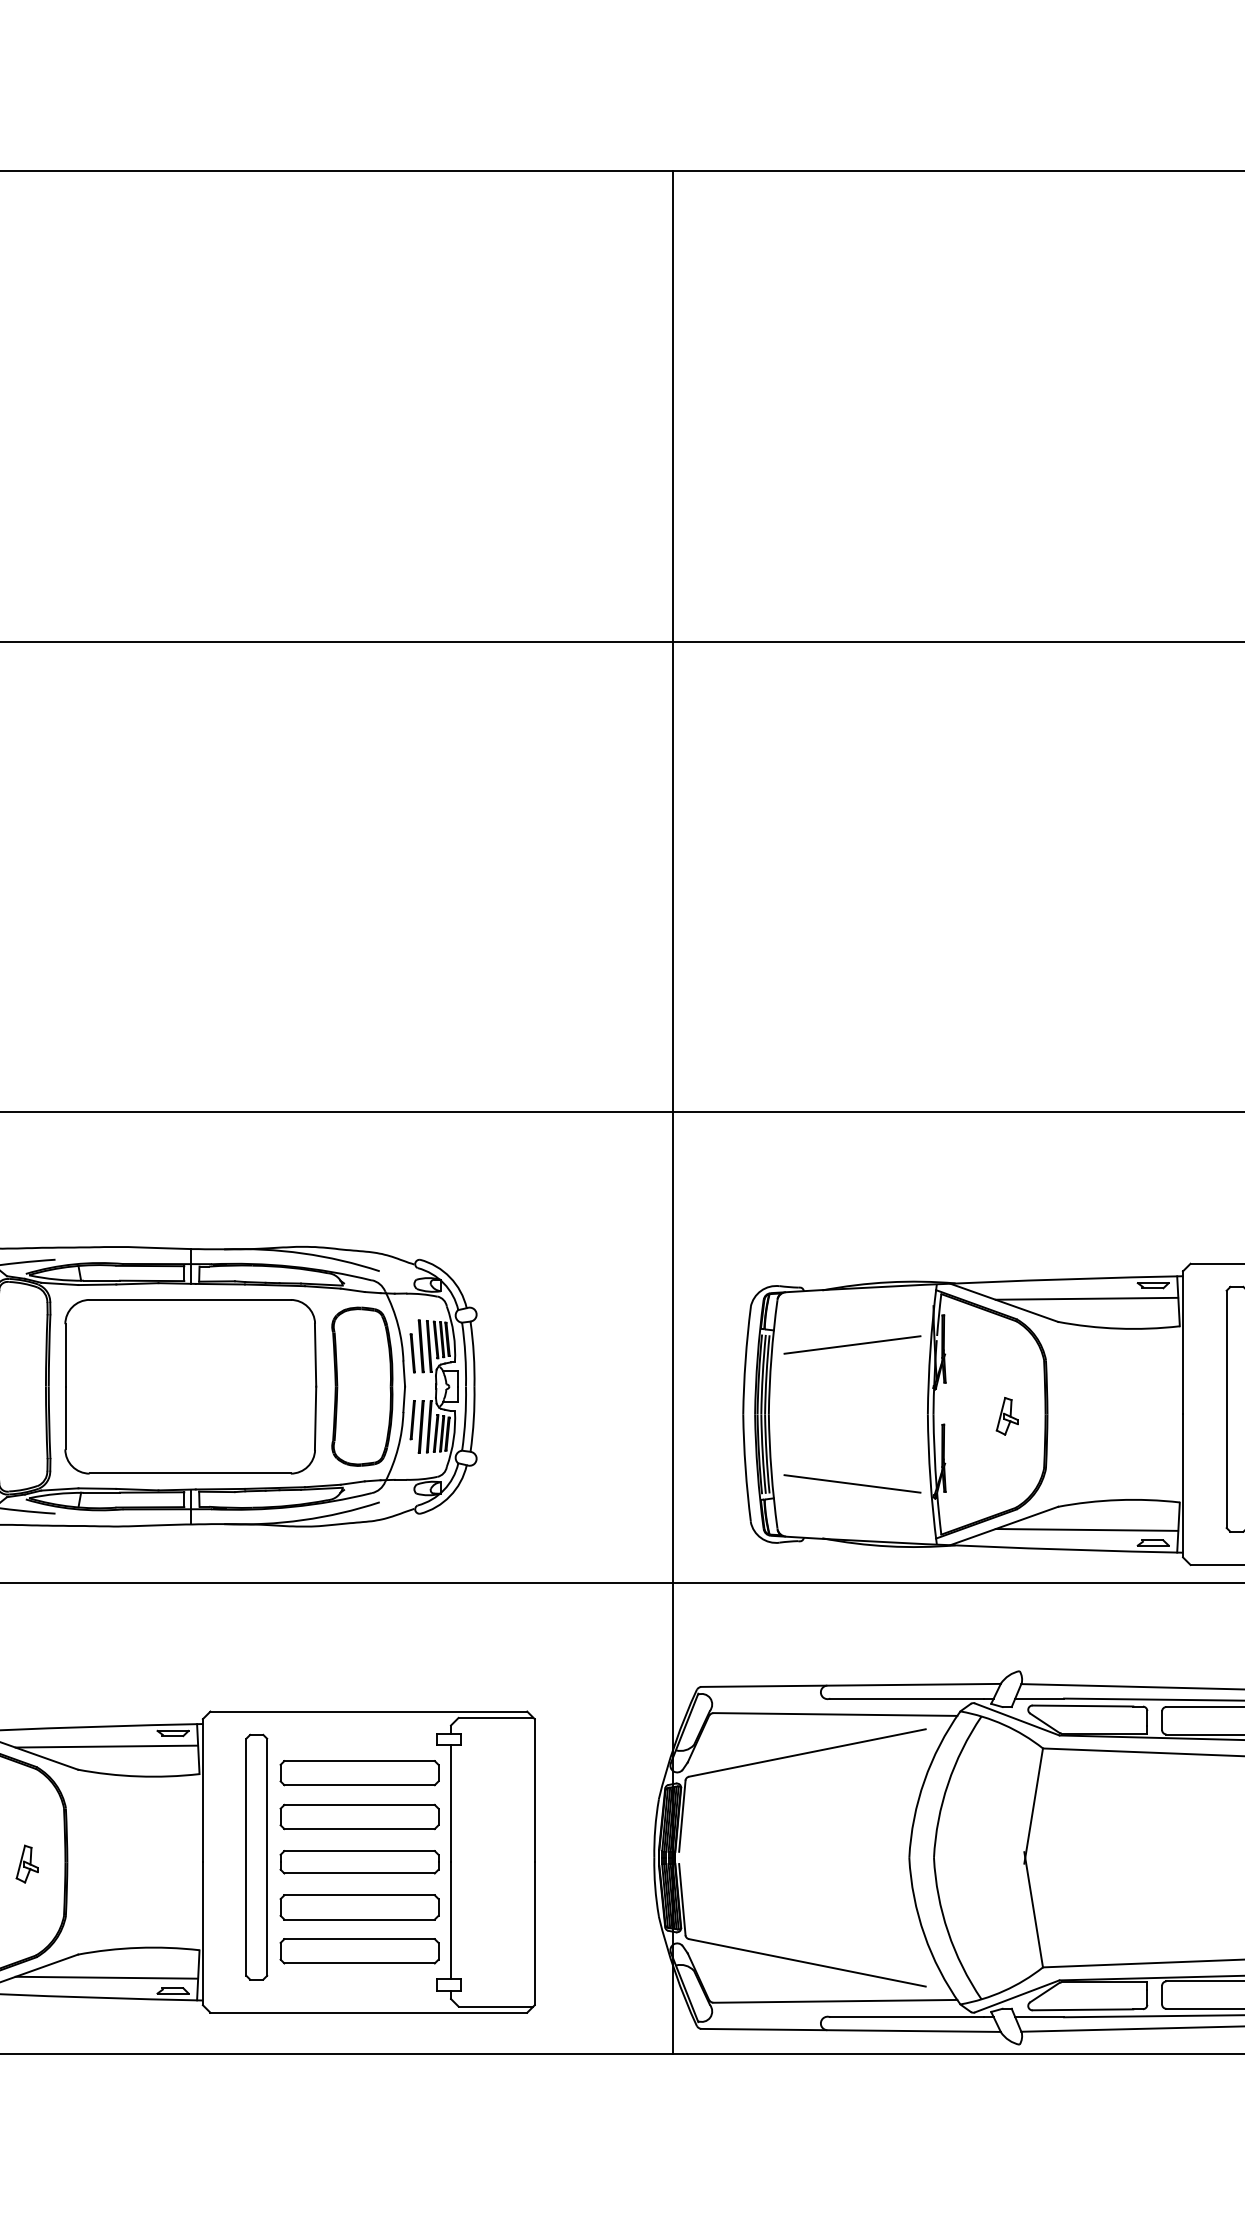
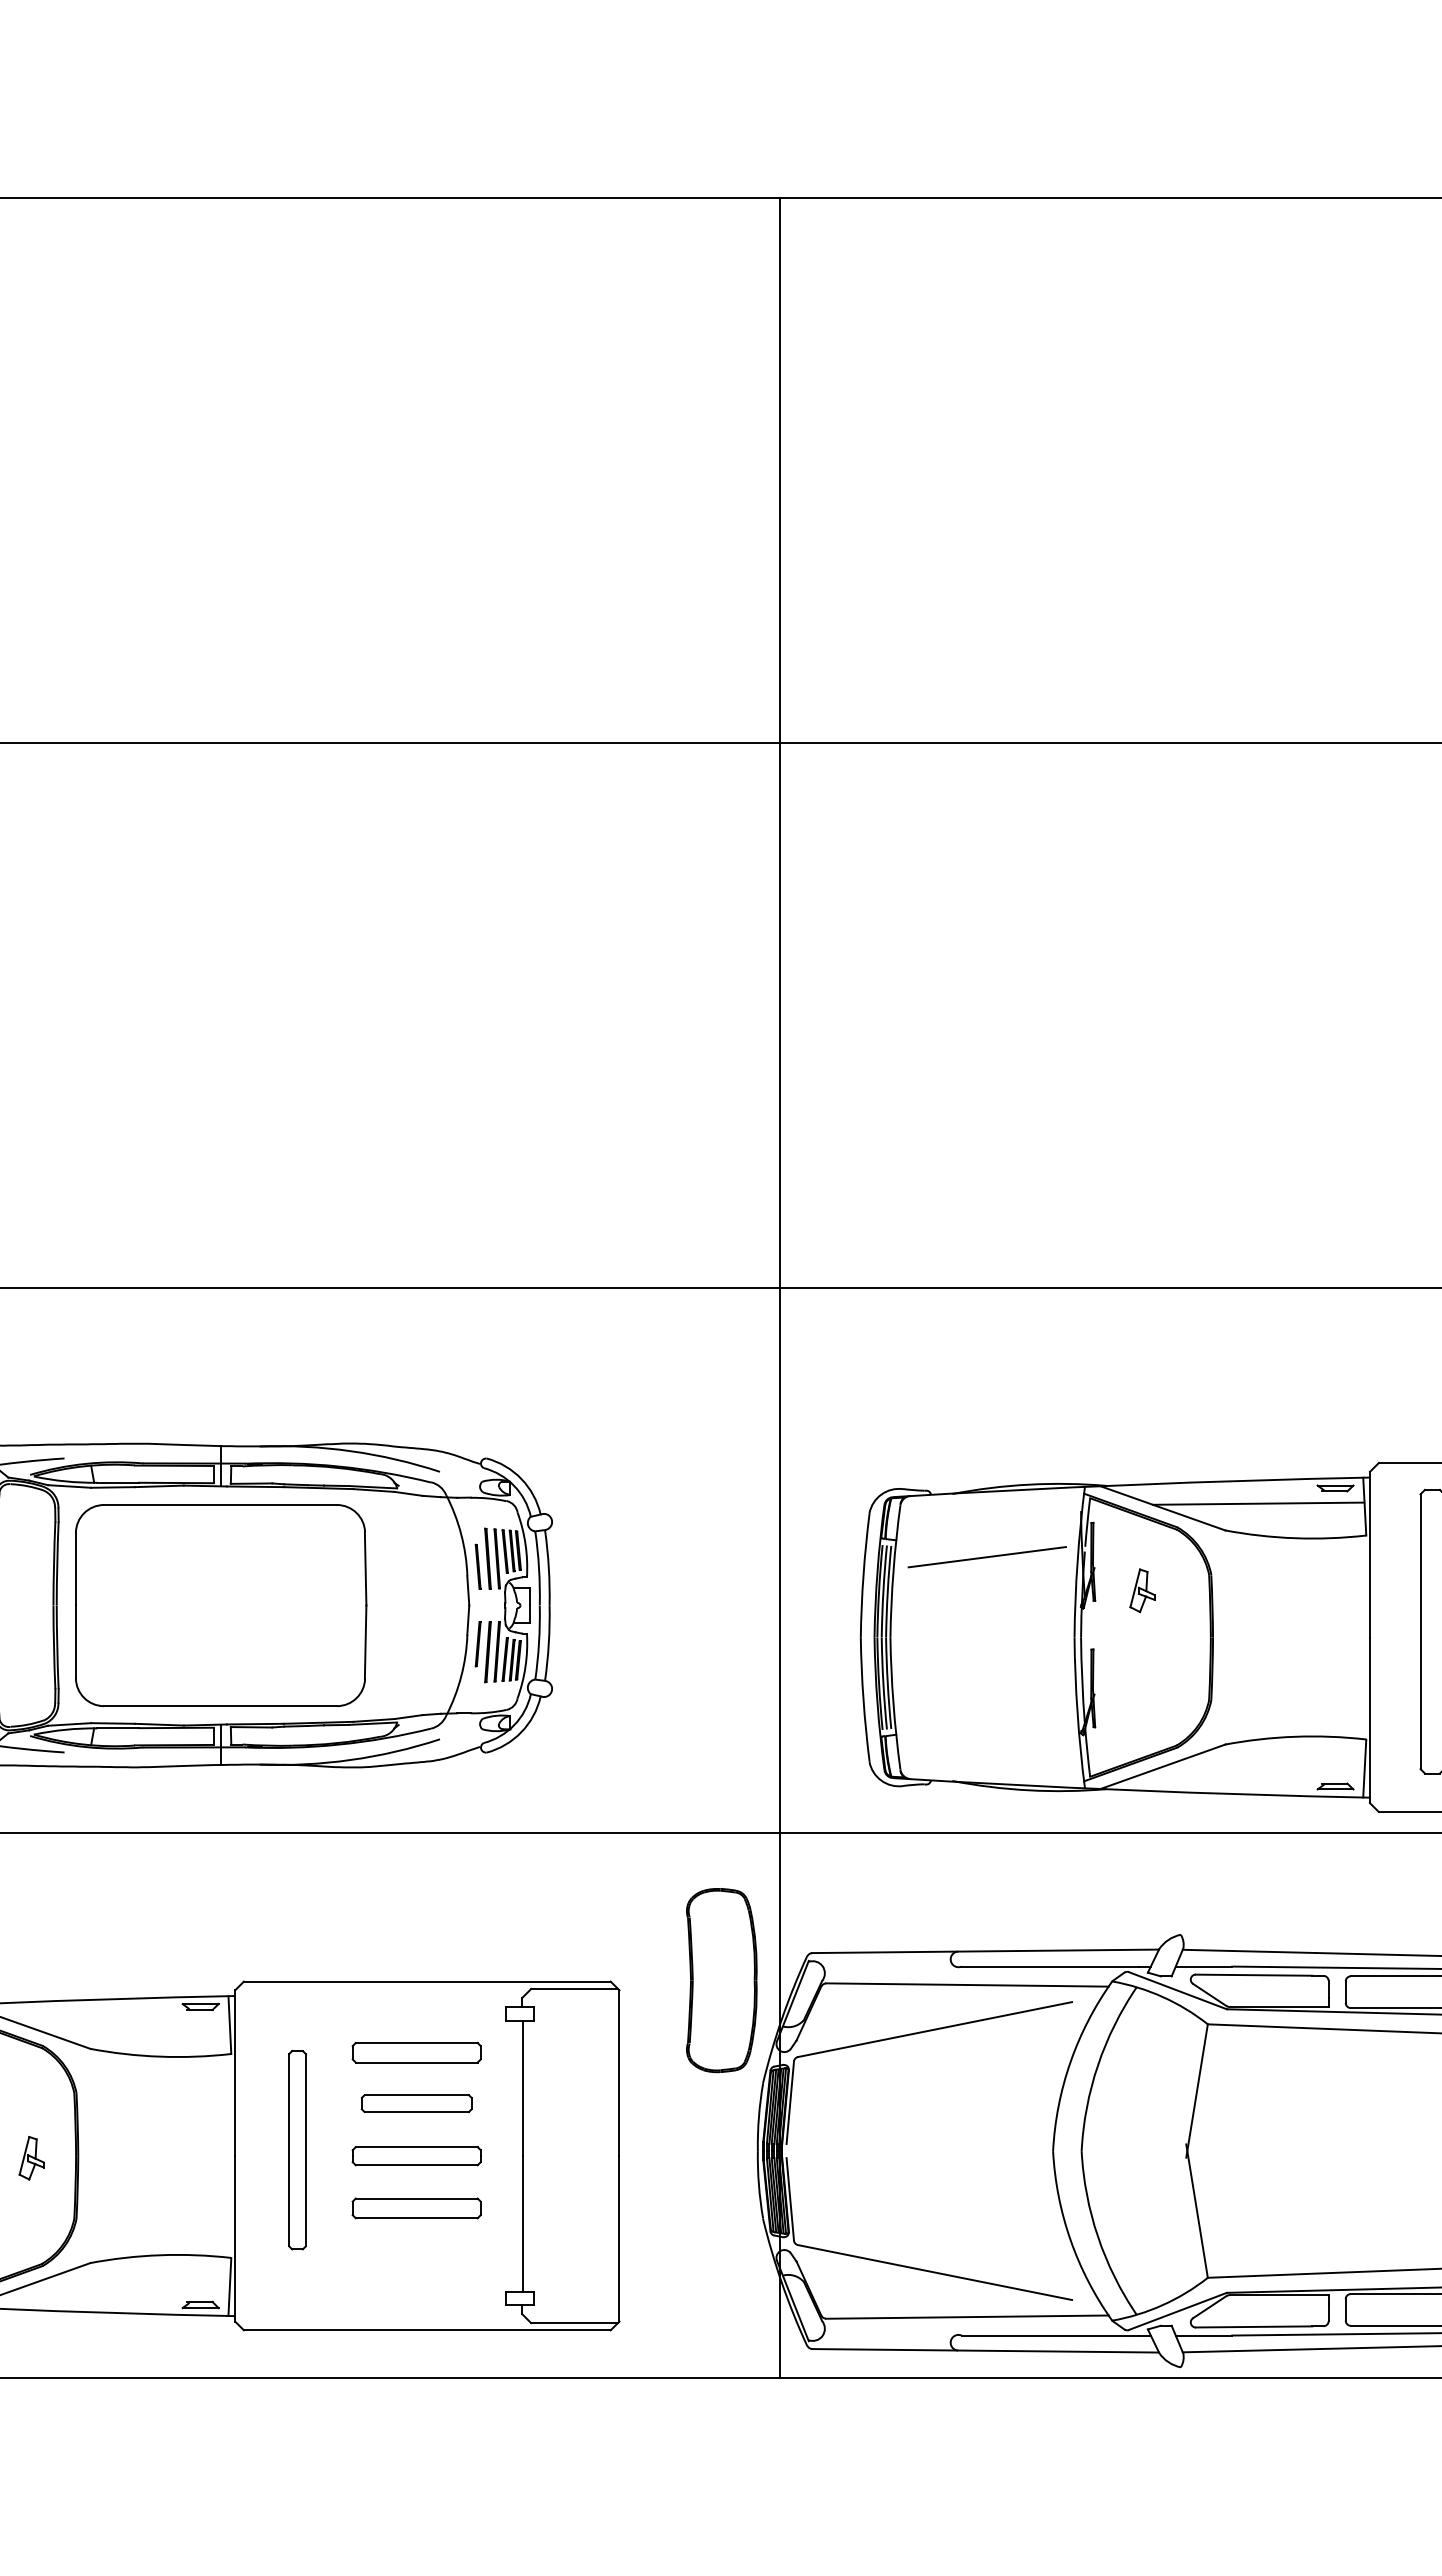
part: (362, 1386) -> (721, 1980), moved
part: (1007, 1416) -> (1142, 1590), moved
line: (851, 1483) -> (986, 1717), removed
line: (1086, 1530) -> (1258, 1771), removed
line: (106, 1746) -> (123, 2022), removed
part: (359, 1772) -> (416, 2052), size x0.7
part: (359, 1816) -> (416, 2103), size x0.6
part: (256, 1856) -> (297, 2149), size x0.7
part: (359, 1862) -> (416, 2156), size x0.7
part: (359, 1907) -> (416, 2208), size x0.7
part: (359, 1951) -> (416, 2259), removed
line: (106, 1977) -> (123, 2289), removed

